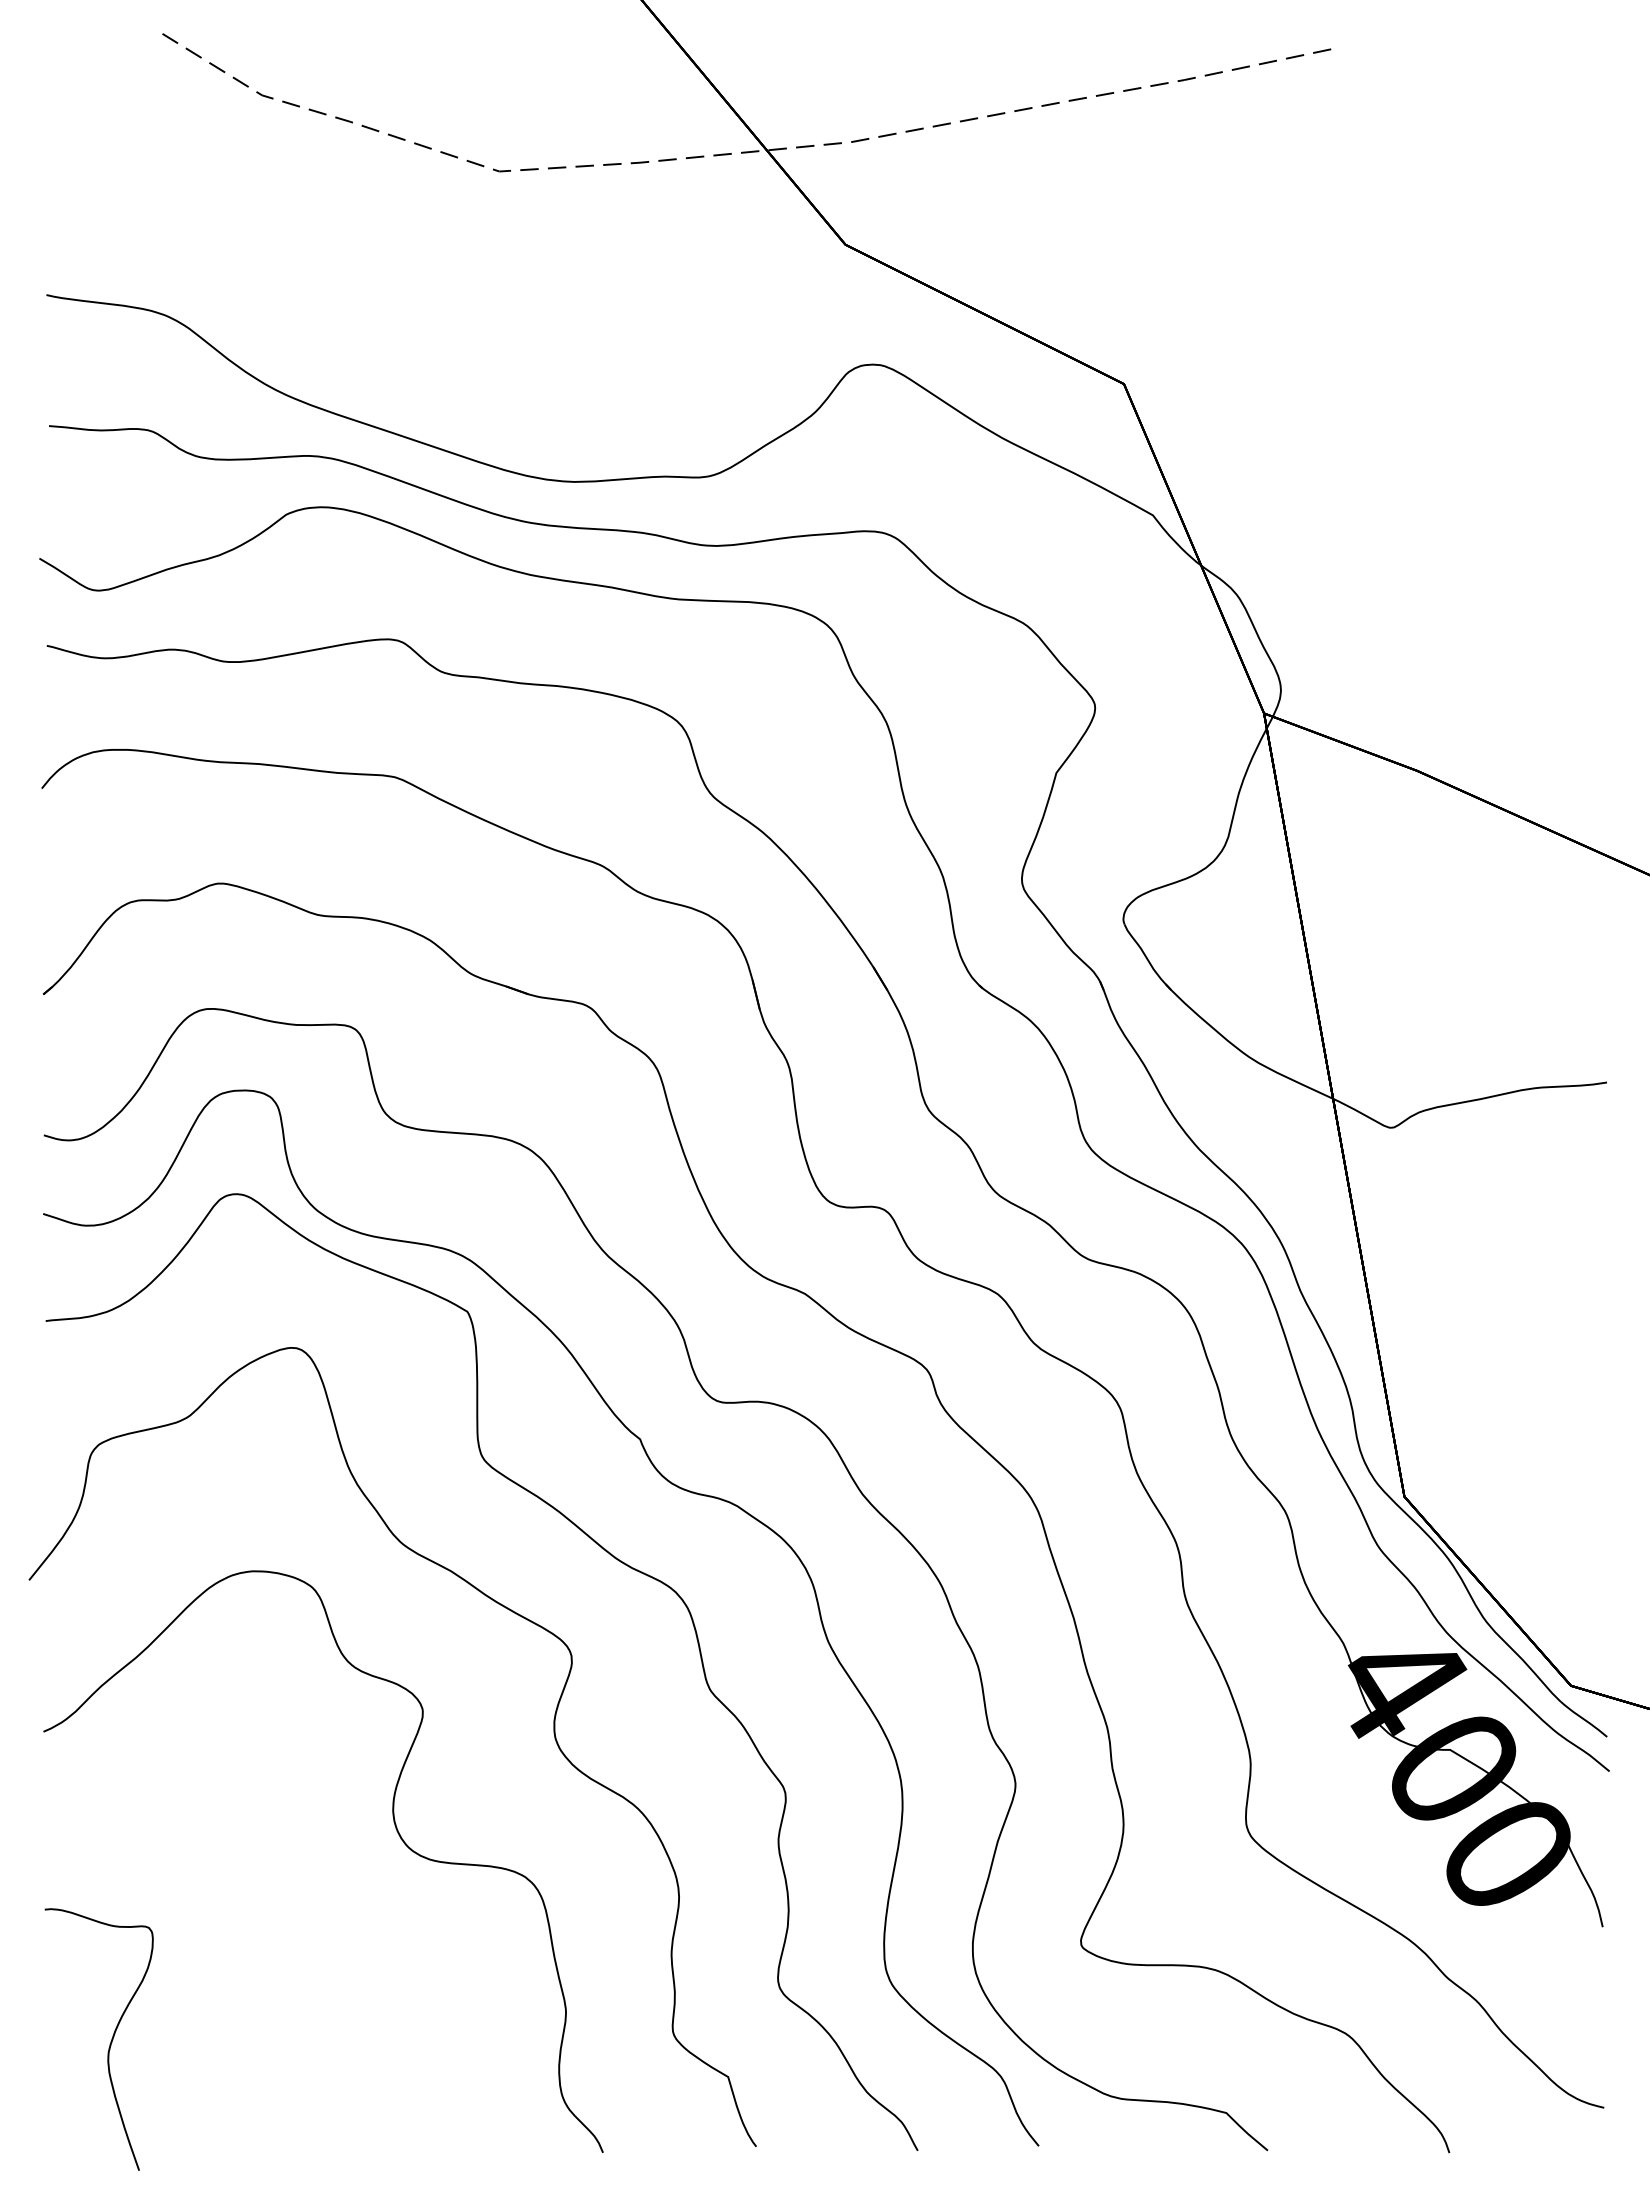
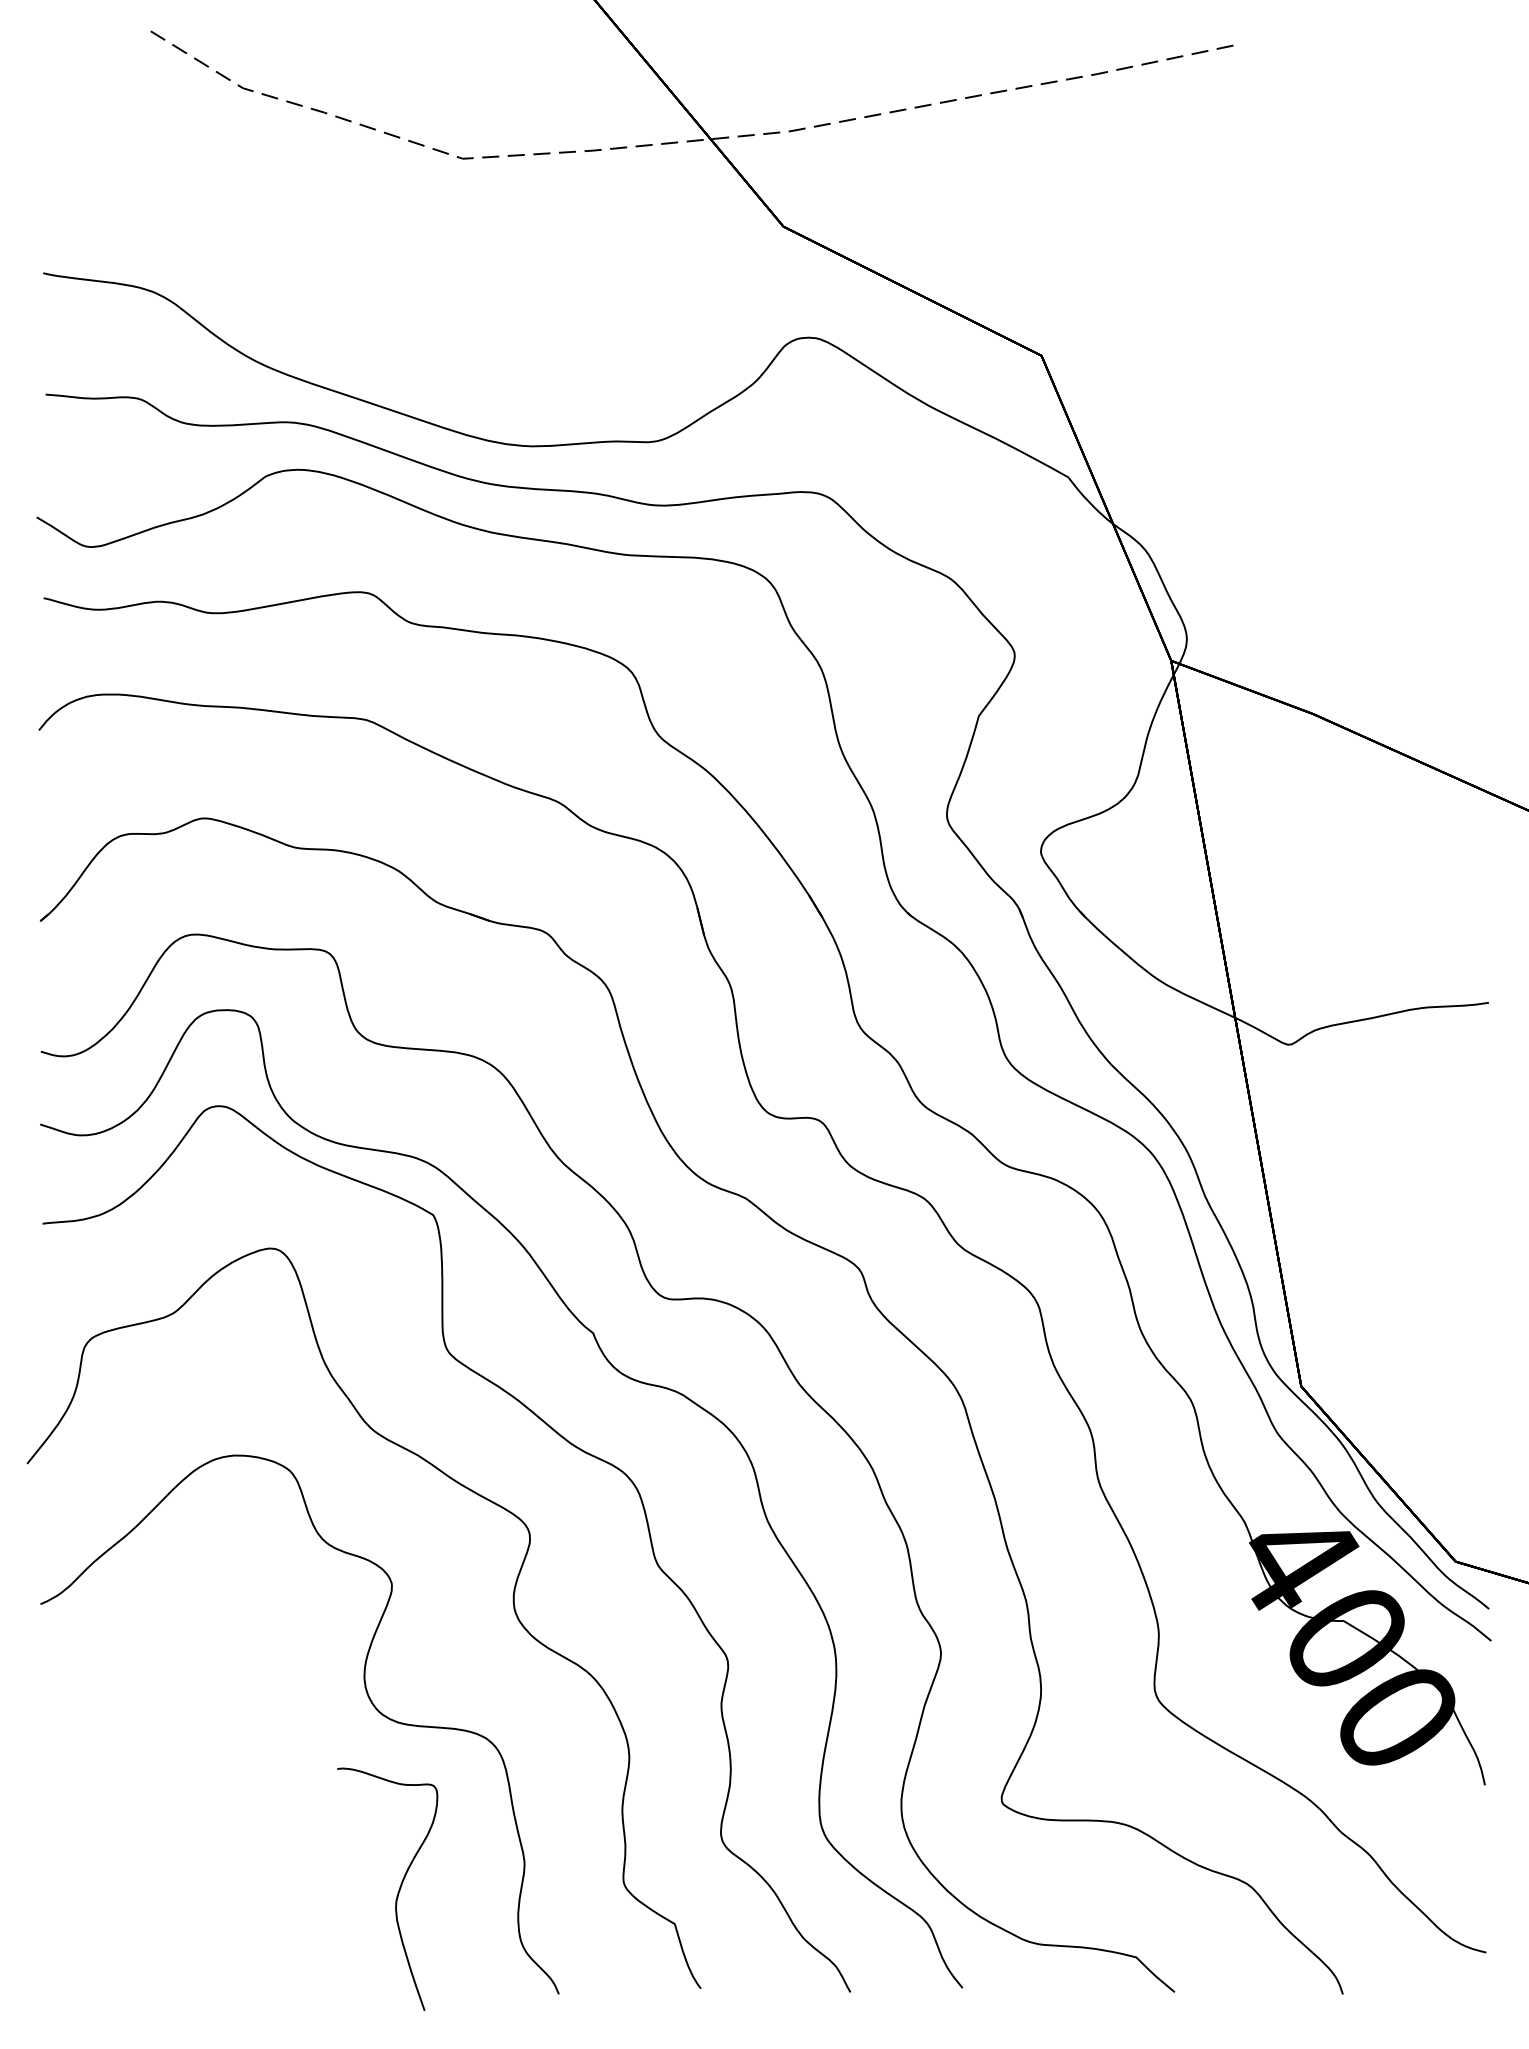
part: (109, 2044) -> (397, 1893), moved

